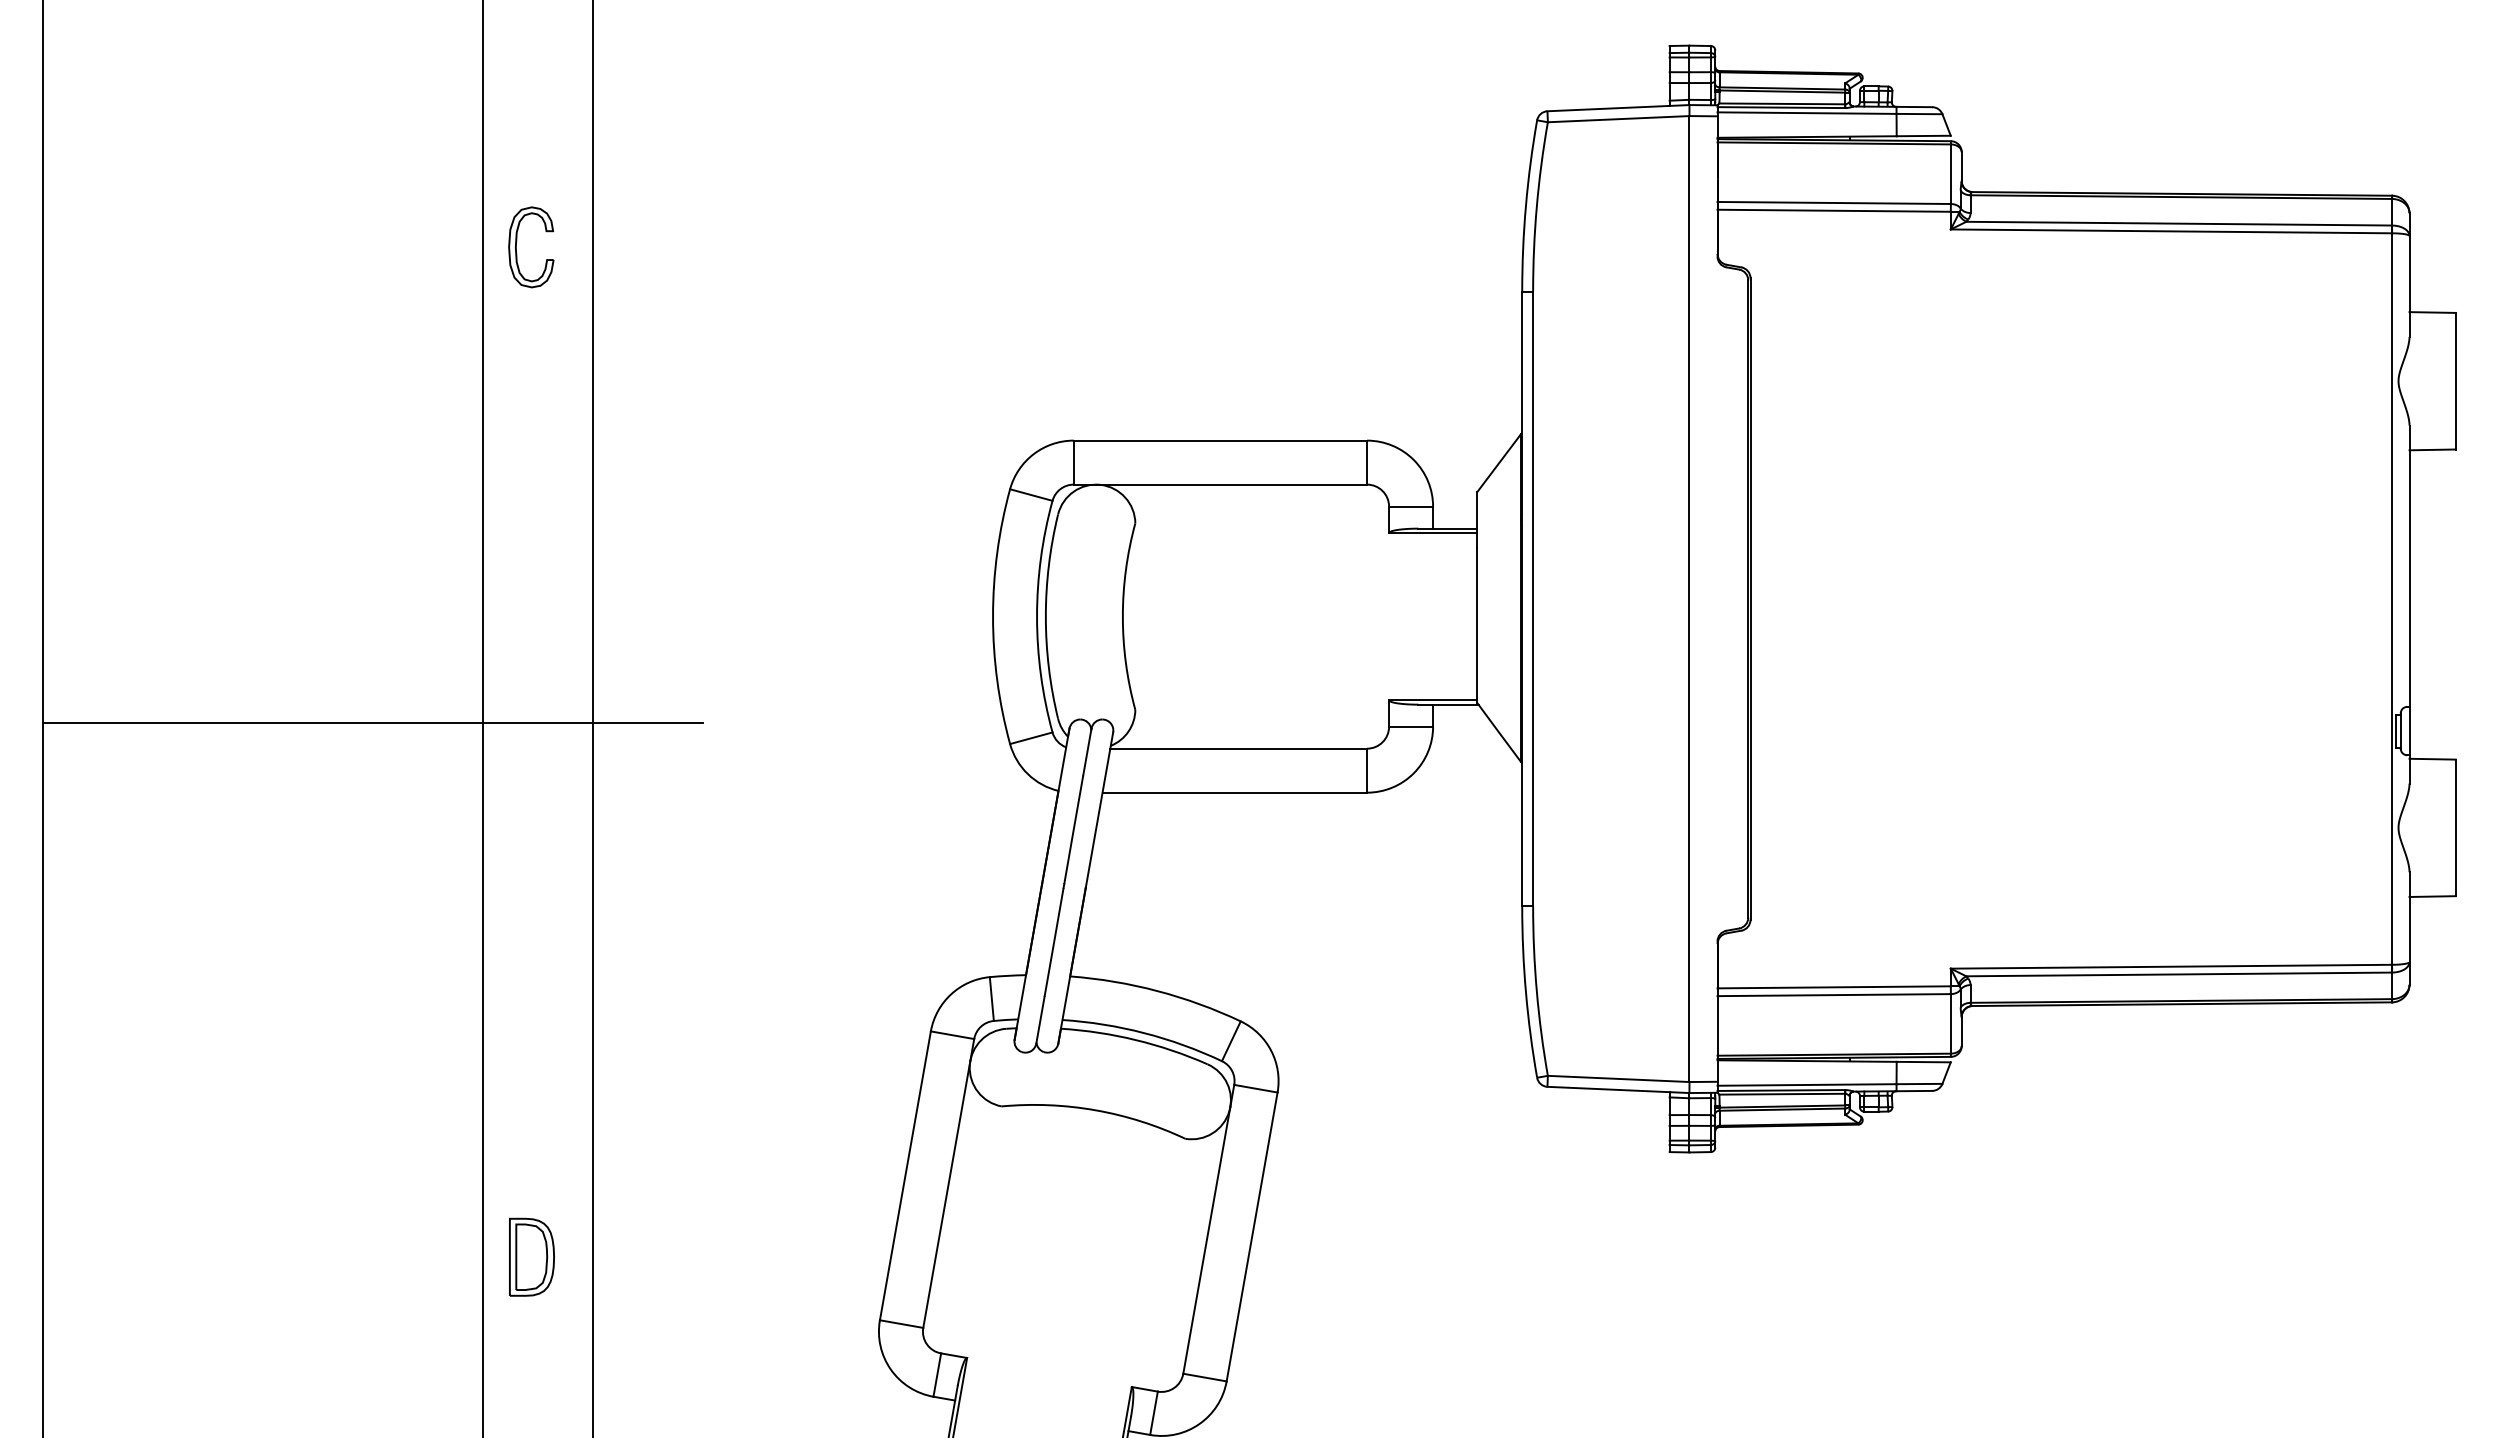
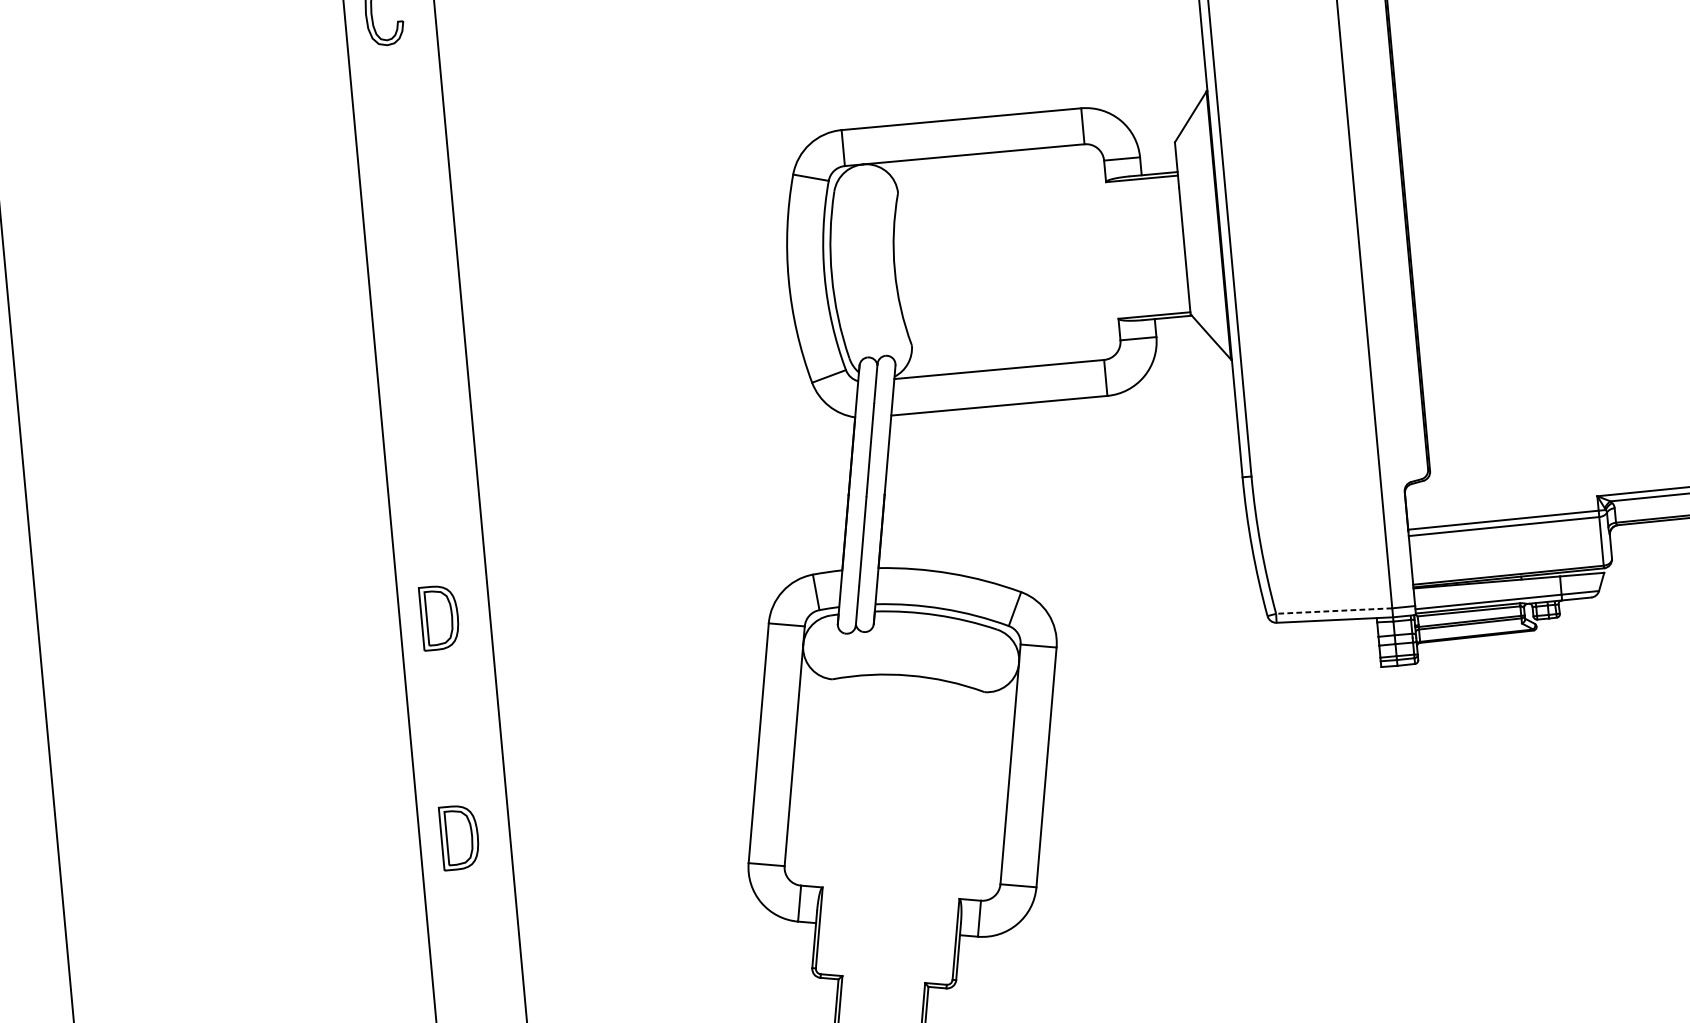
line: (373, 723) -> (290, 413), removed
part: (531, 987) -> (439, 617), added
line: (1618, 1078) -> (1334, 610), solid -> dashed

